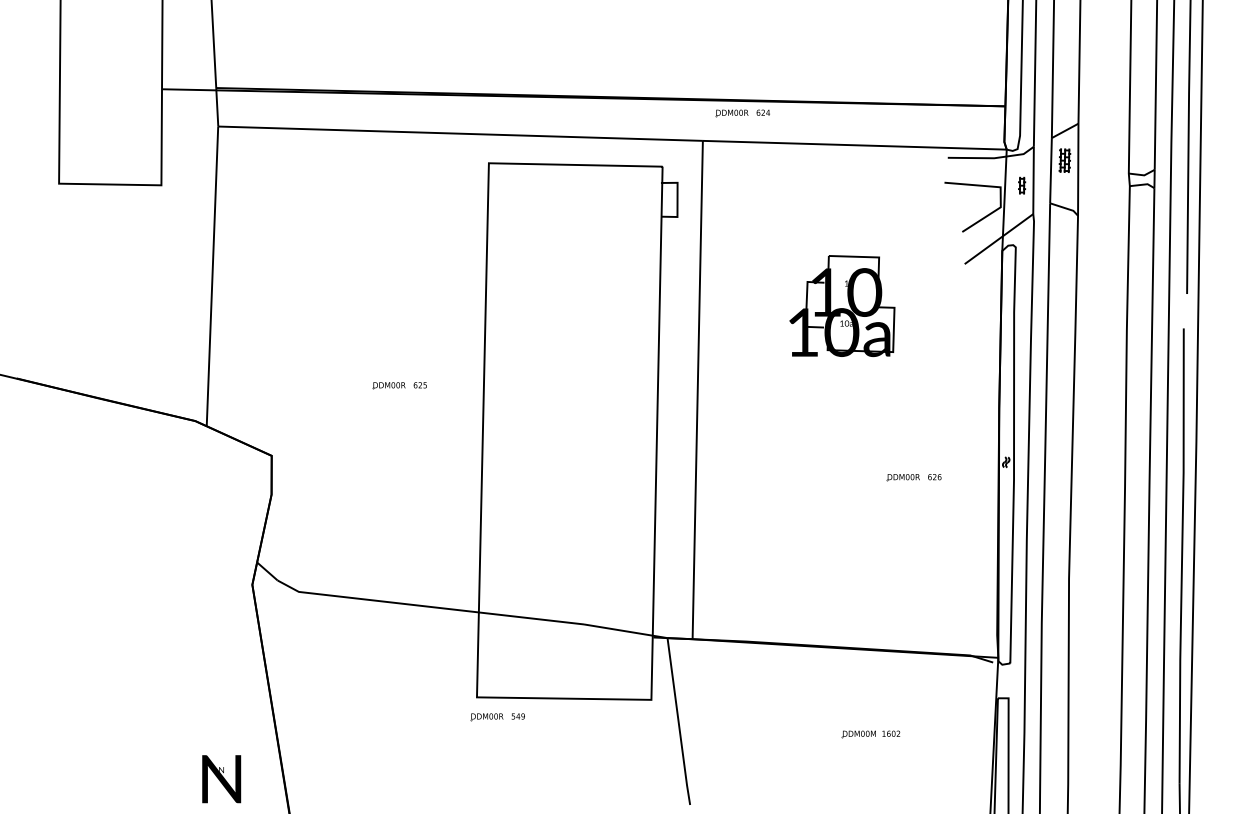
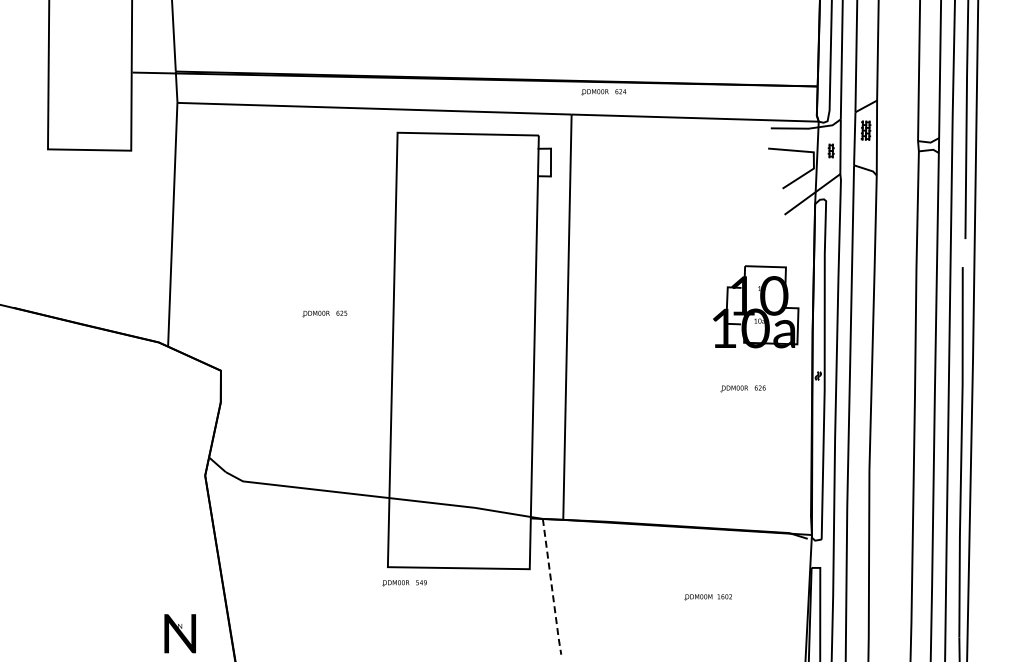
part: (842, 305) -> (756, 306), moved
line: (679, 723) -> (552, 588), solid -> dashed

